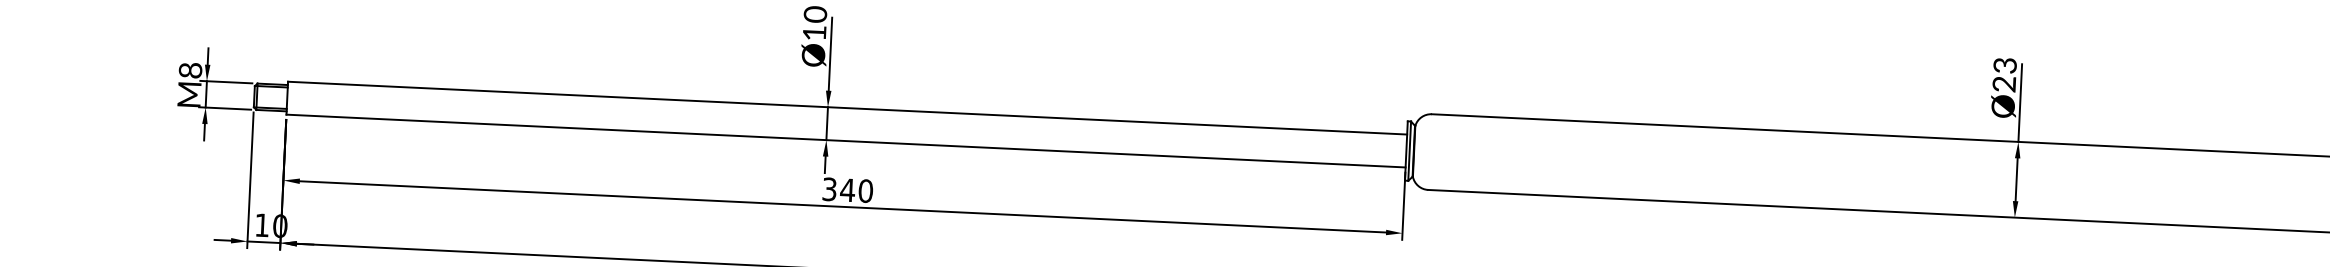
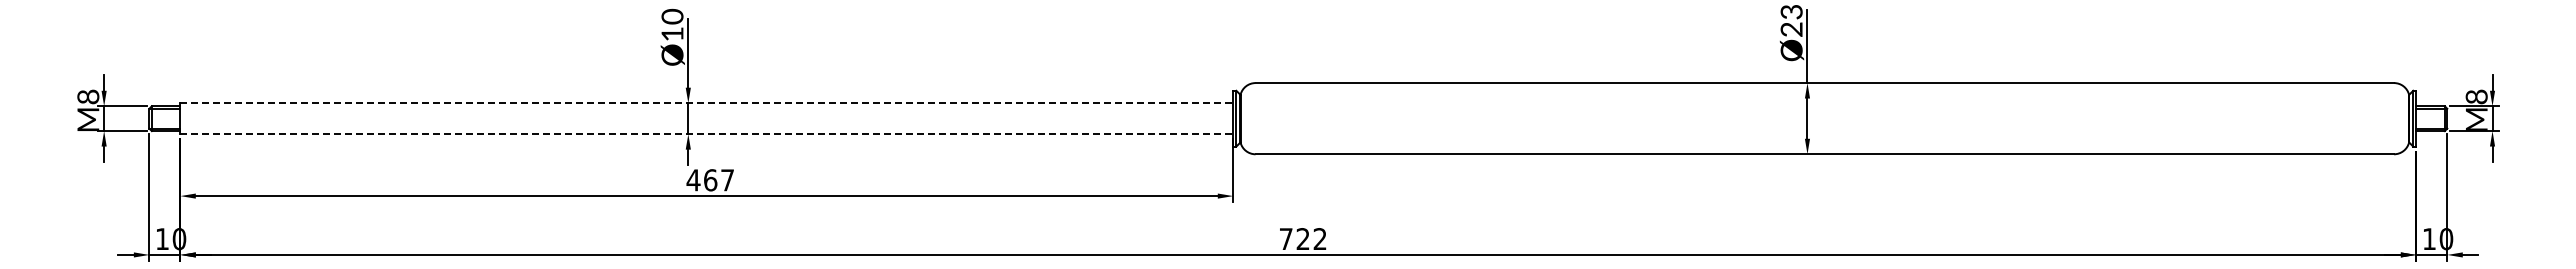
line: (848, 108) -> (707, 103), solid -> dashed
line: (846, 141) -> (707, 134), solid -> dashed
text: (847, 190) -> (710, 180), 340 -> 467

